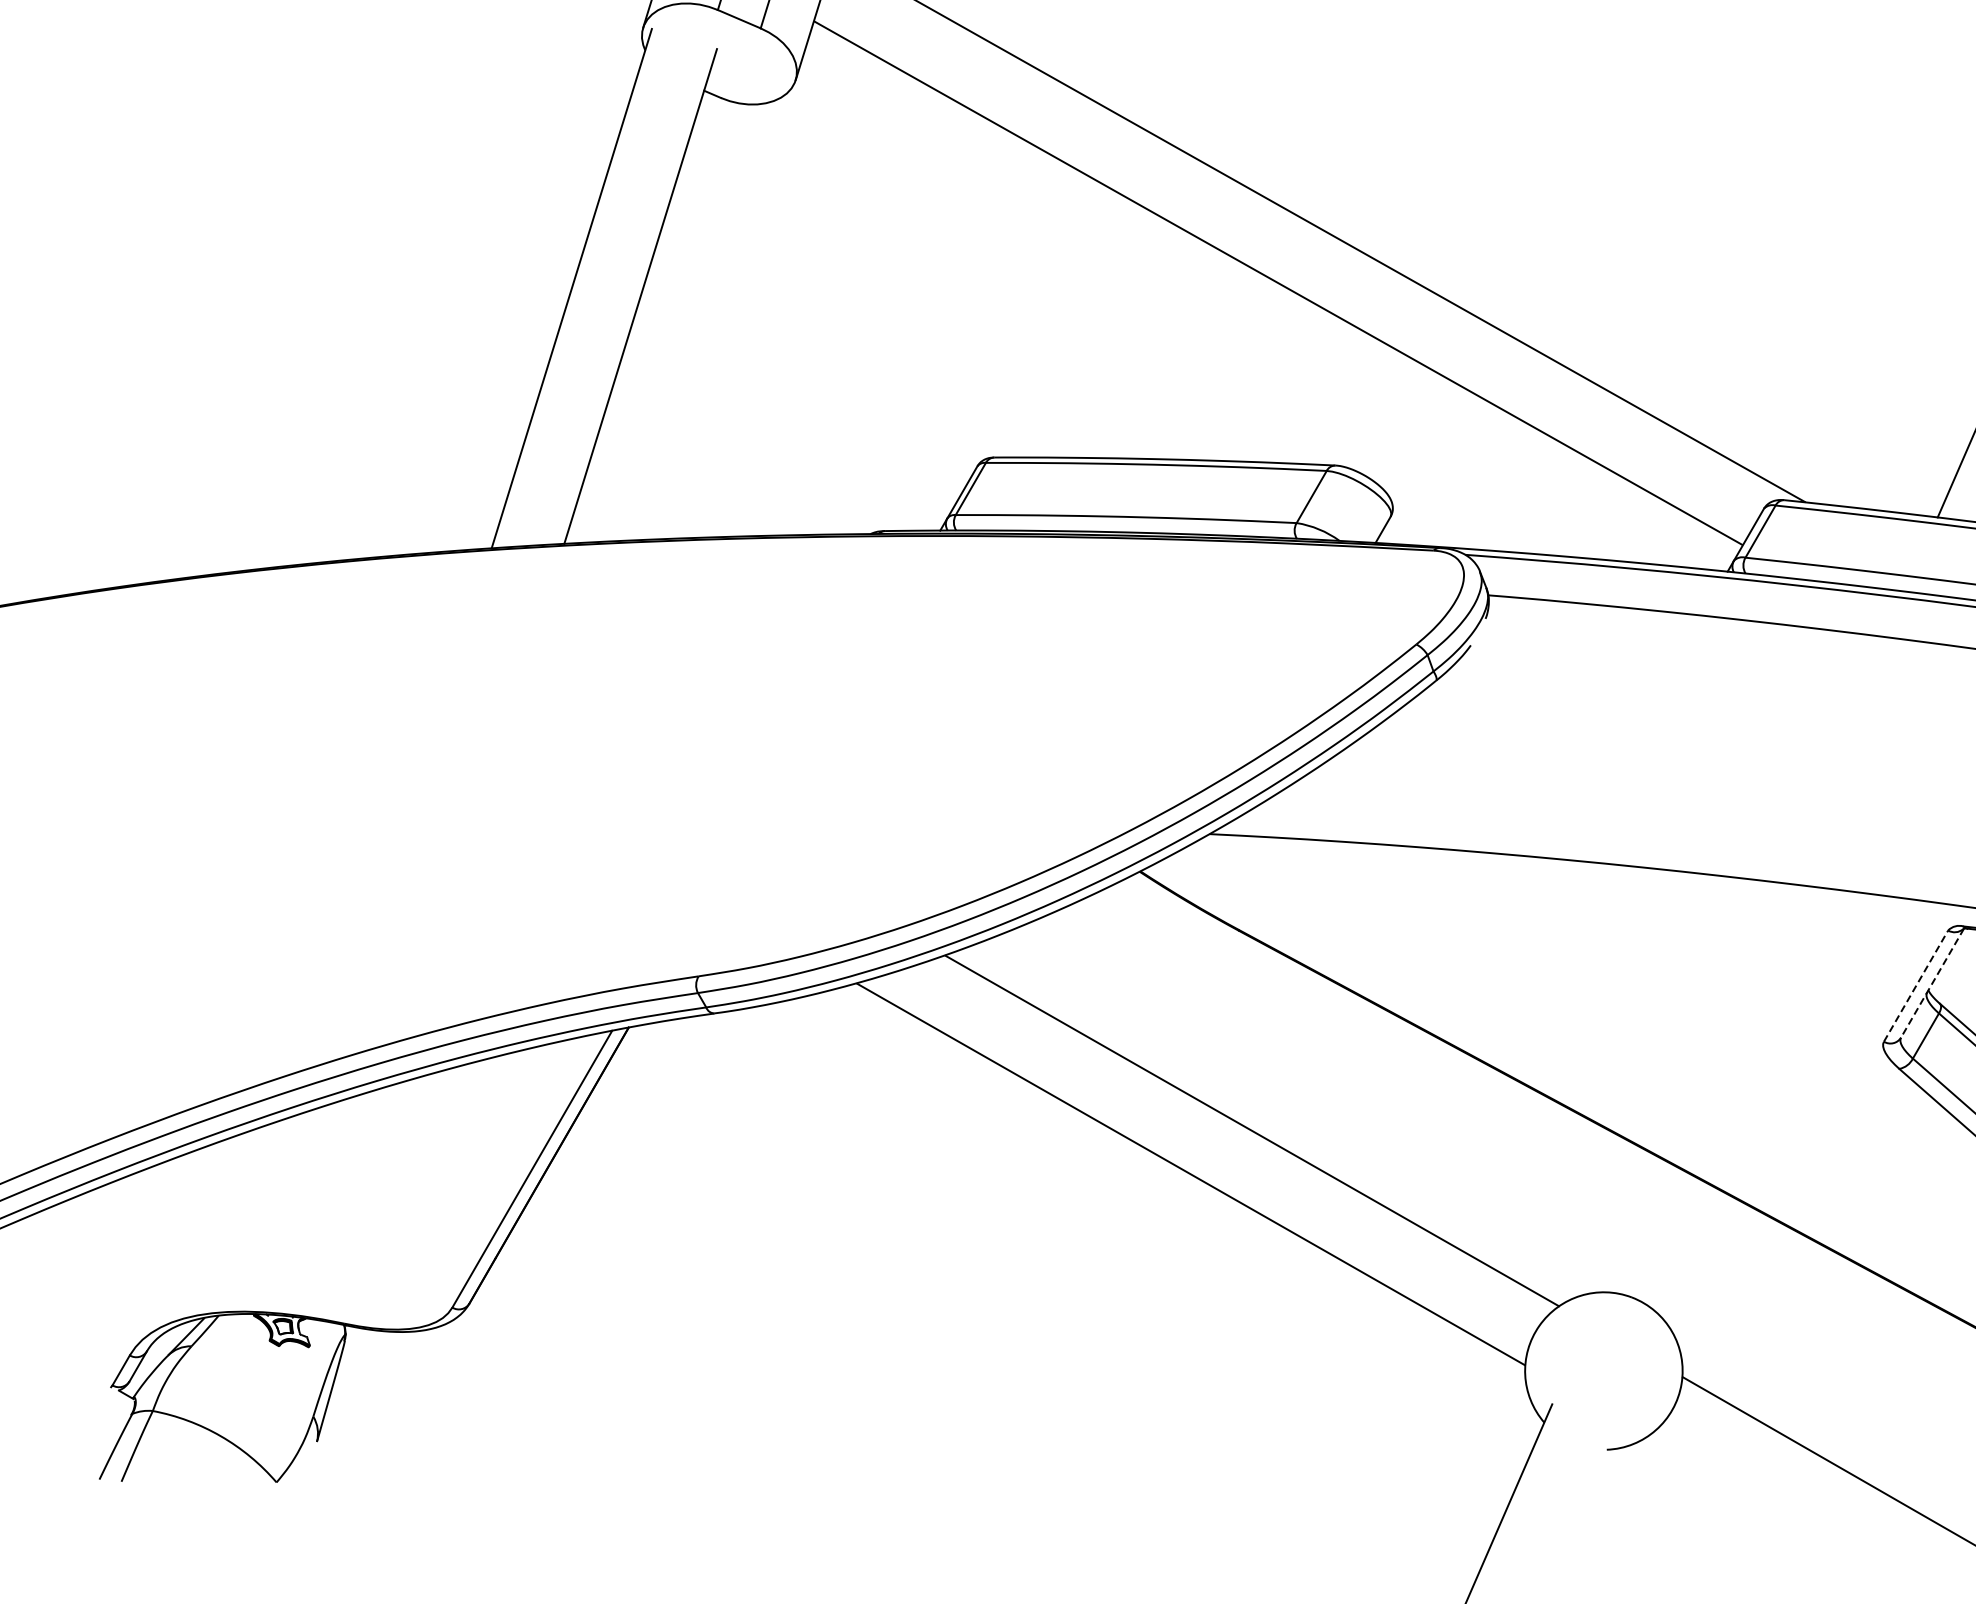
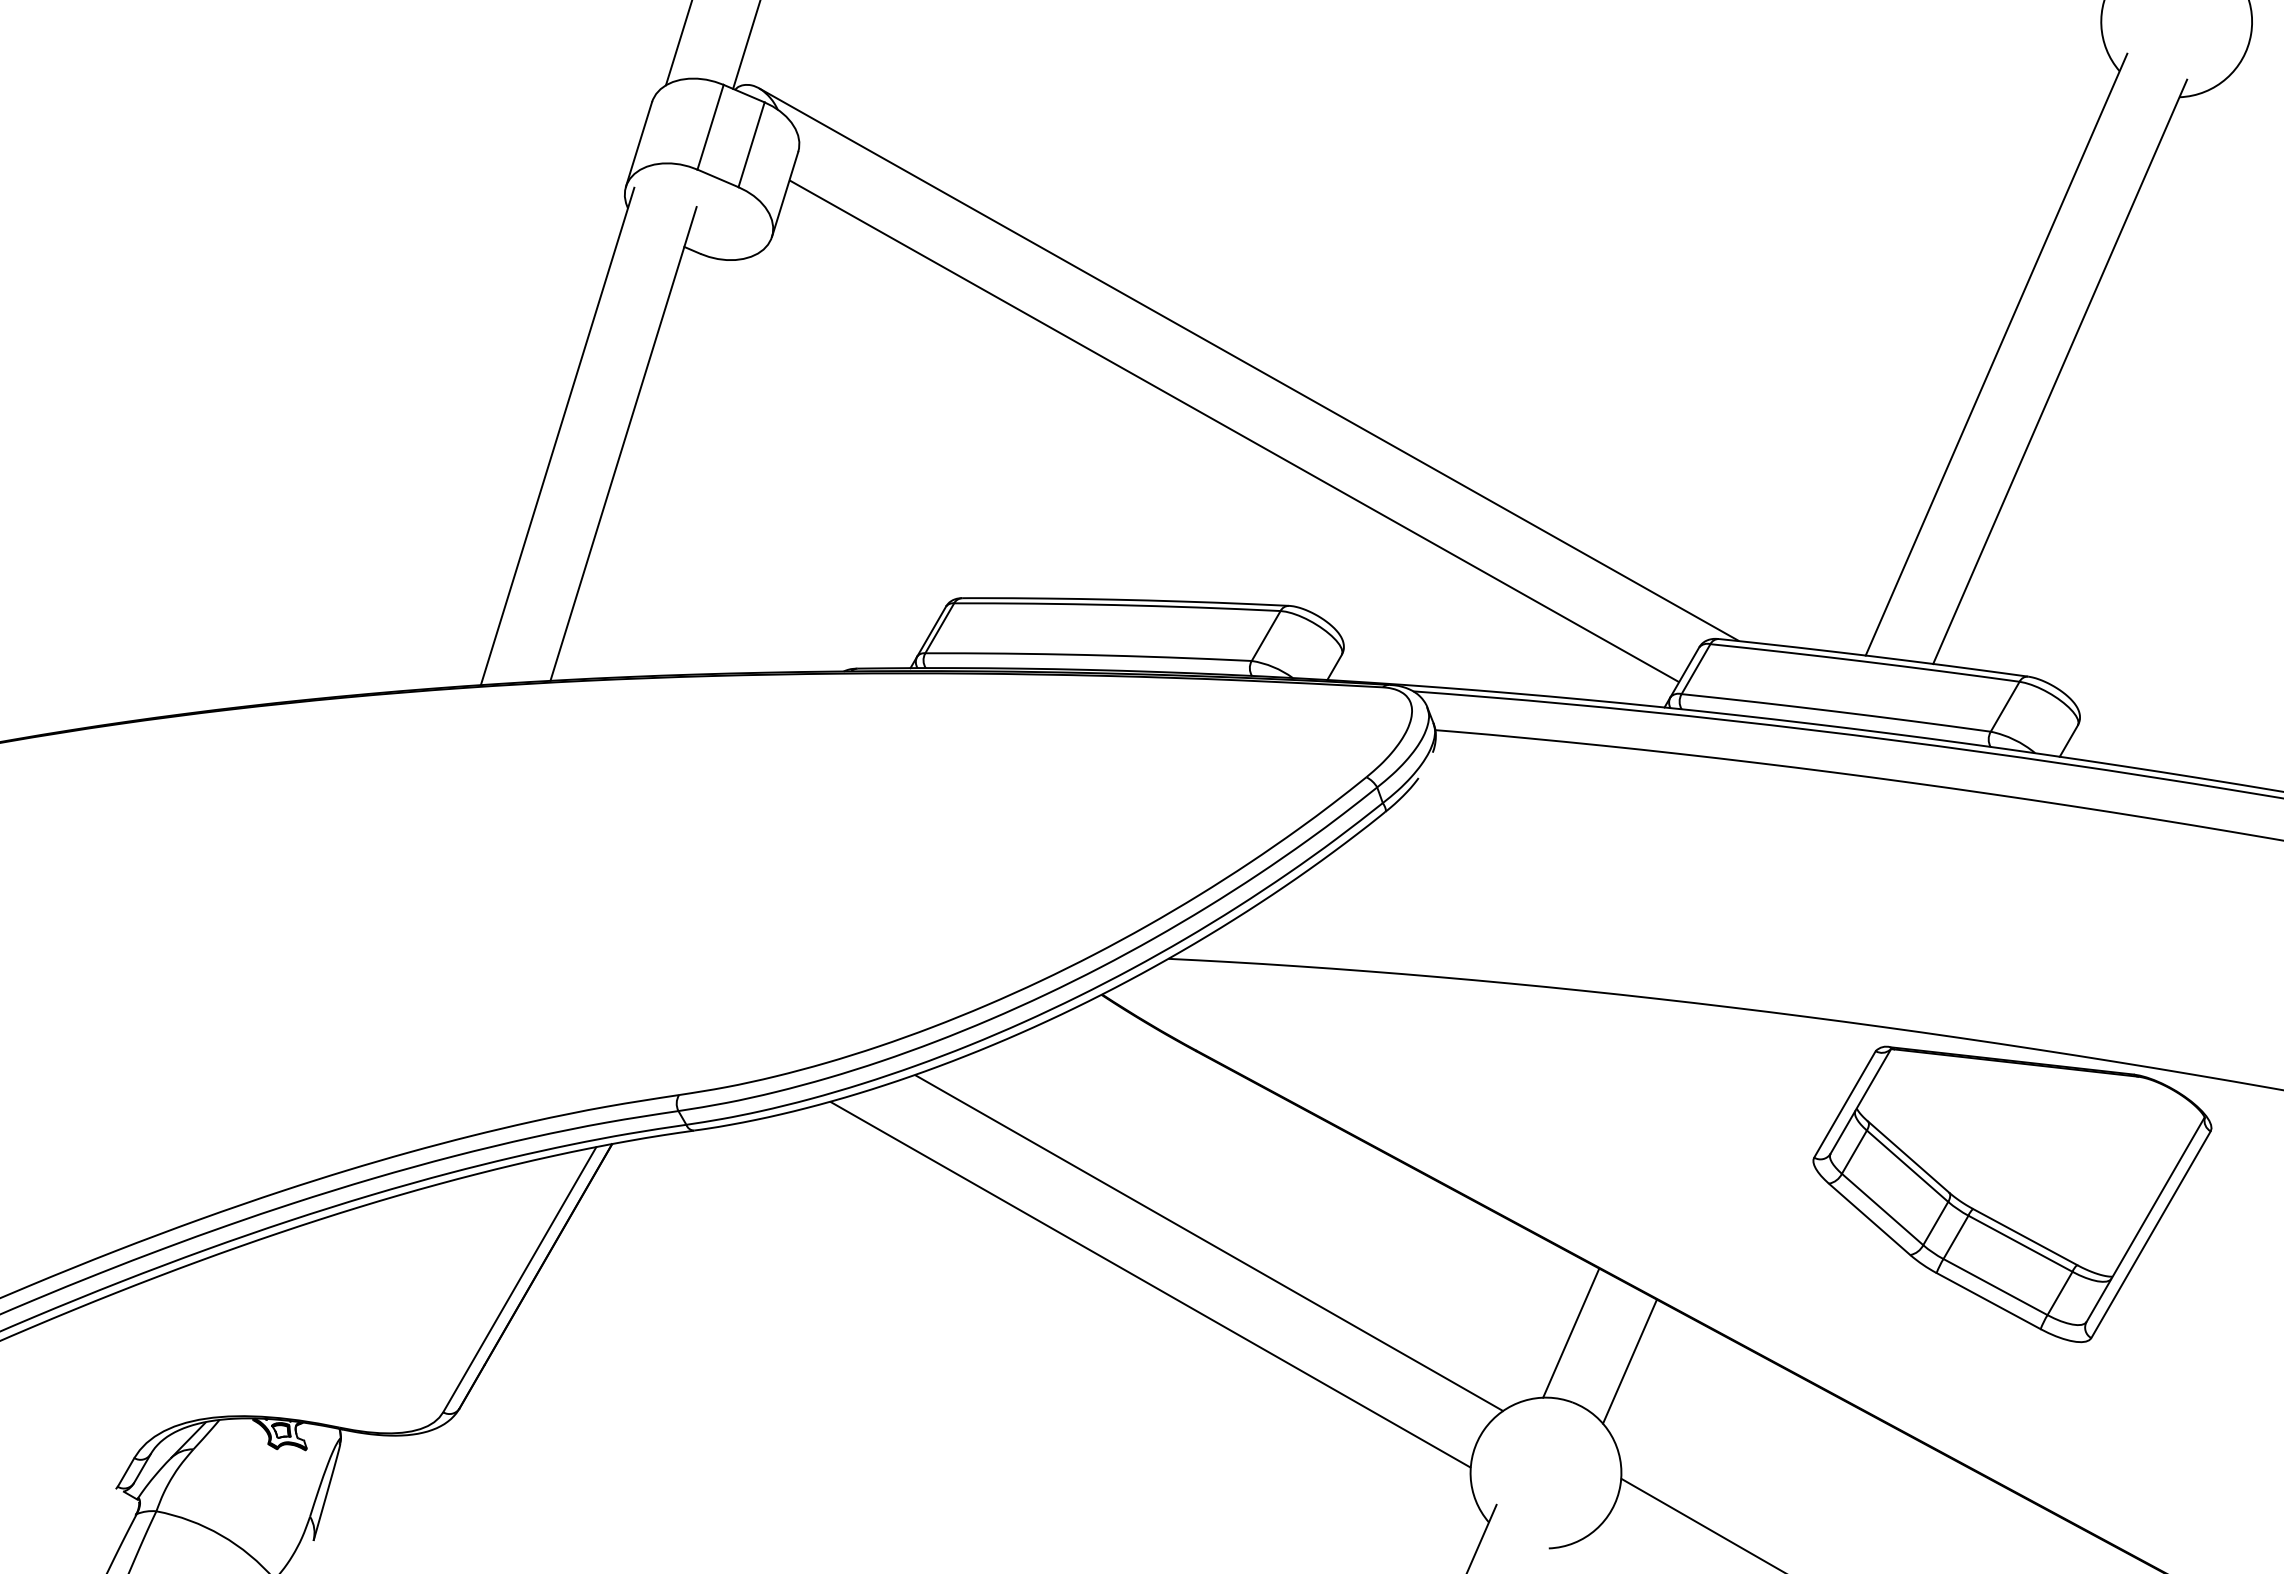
line: (1932, 984) -> (1860, 1102), dashed -> solid
line: (1915, 986) -> (1844, 1104), dashed -> solid
line: (1630, 1224) -> (1571, 1332), added
line: (1691, 1254) -> (1629, 1361), added

